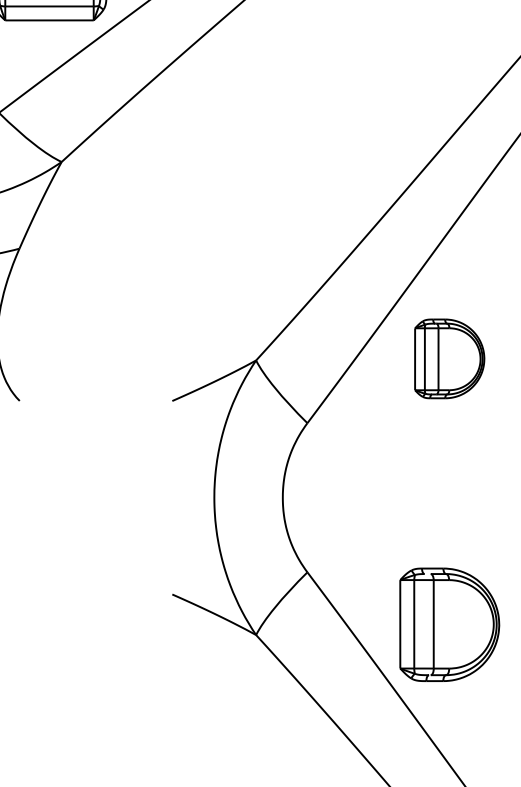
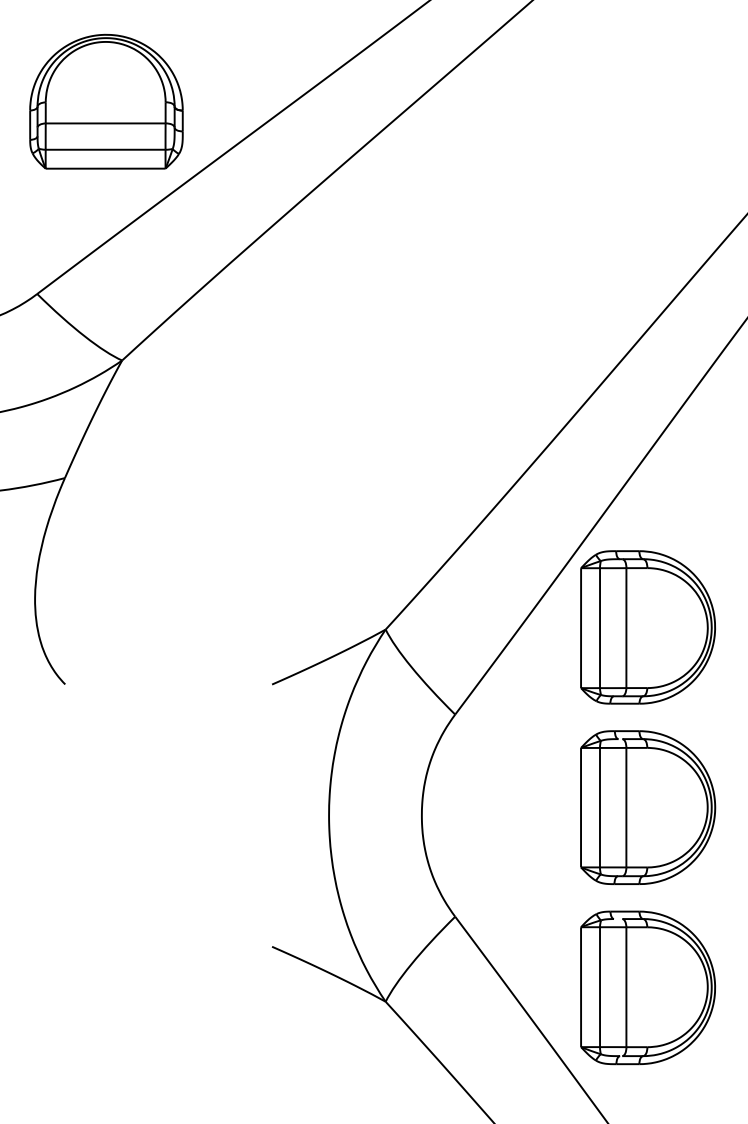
part: (449, 358) -> (647, 627), size x1.43
part: (450, 491) -> (648, 807), added

